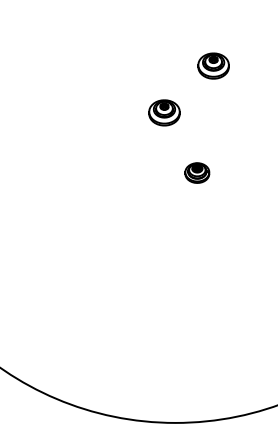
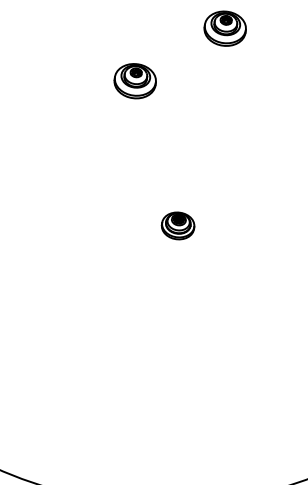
part: (164, 112) -> (135, 80), moved
part: (197, 172) -> (178, 225), moved

